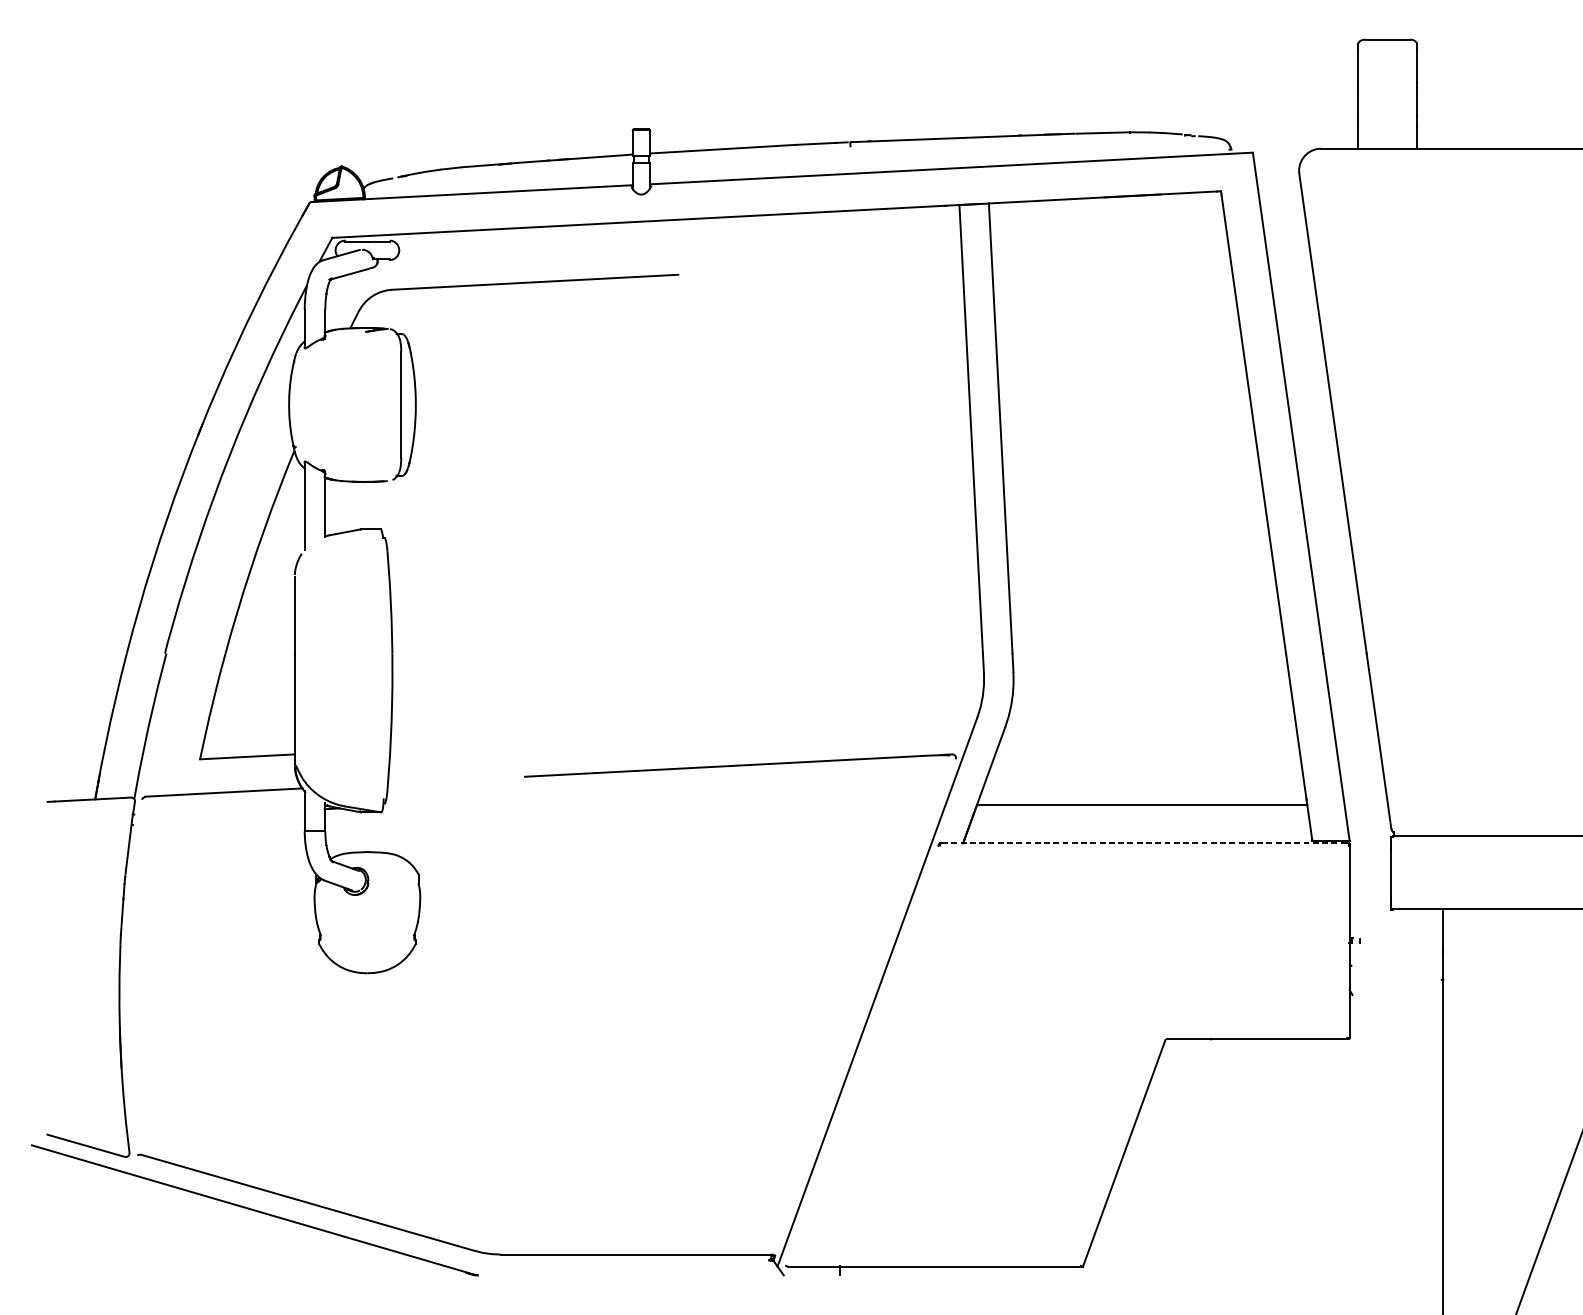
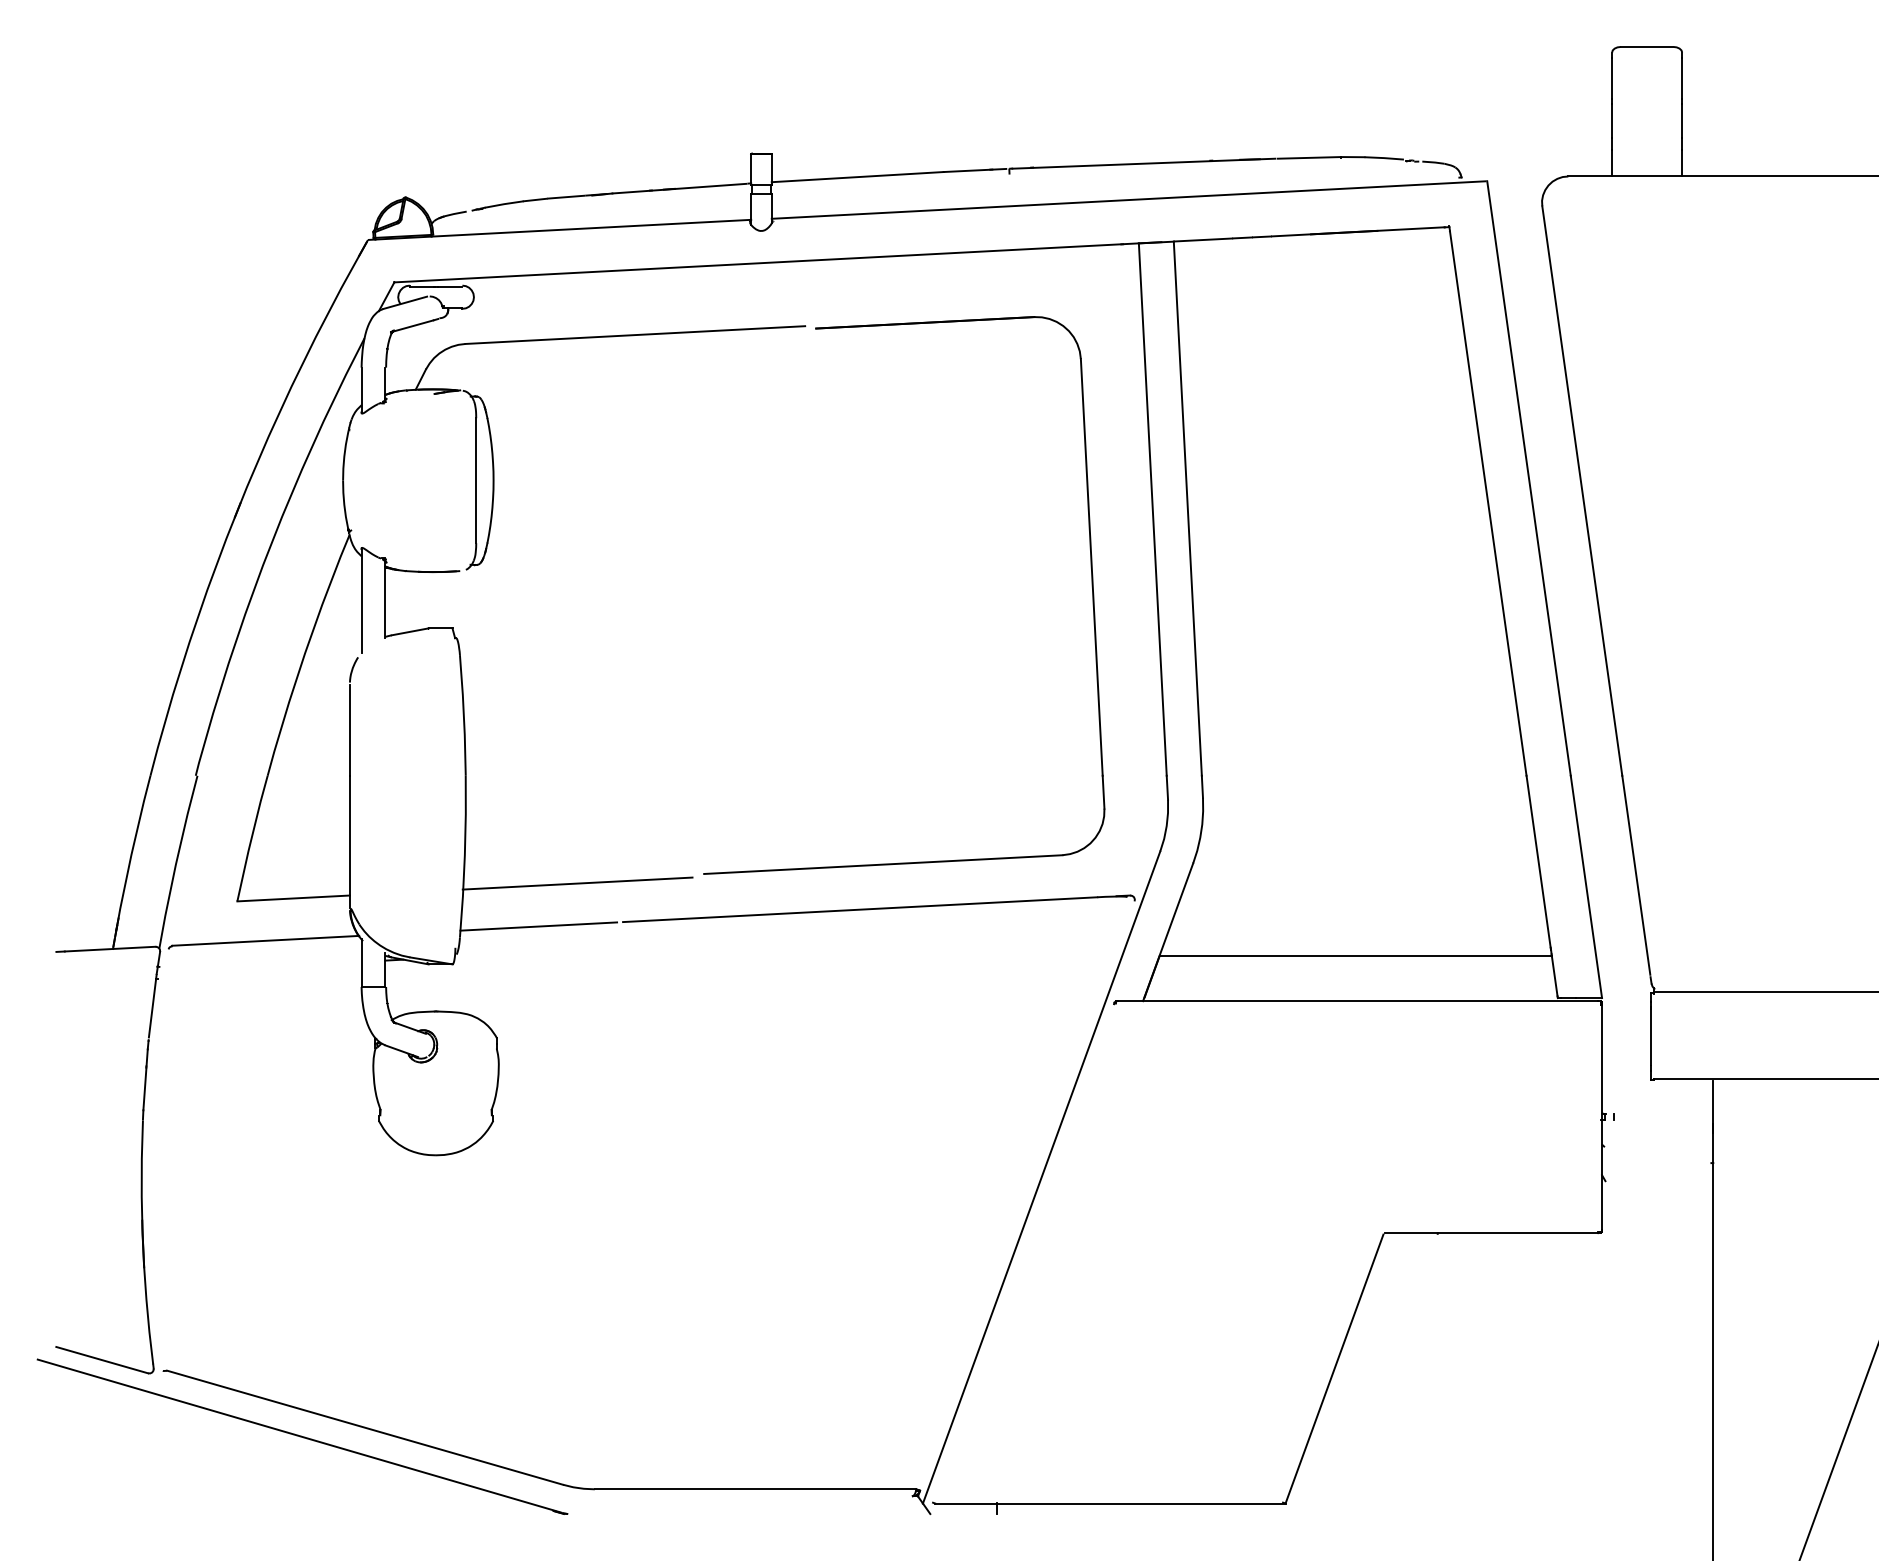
part: (919, 494) -> (1091, 586), added
line: (486, 744) -> (577, 883), added
line: (453, 780) -> (538, 926), added
line: (1144, 843) -> (1358, 1001), dashed -> solid

